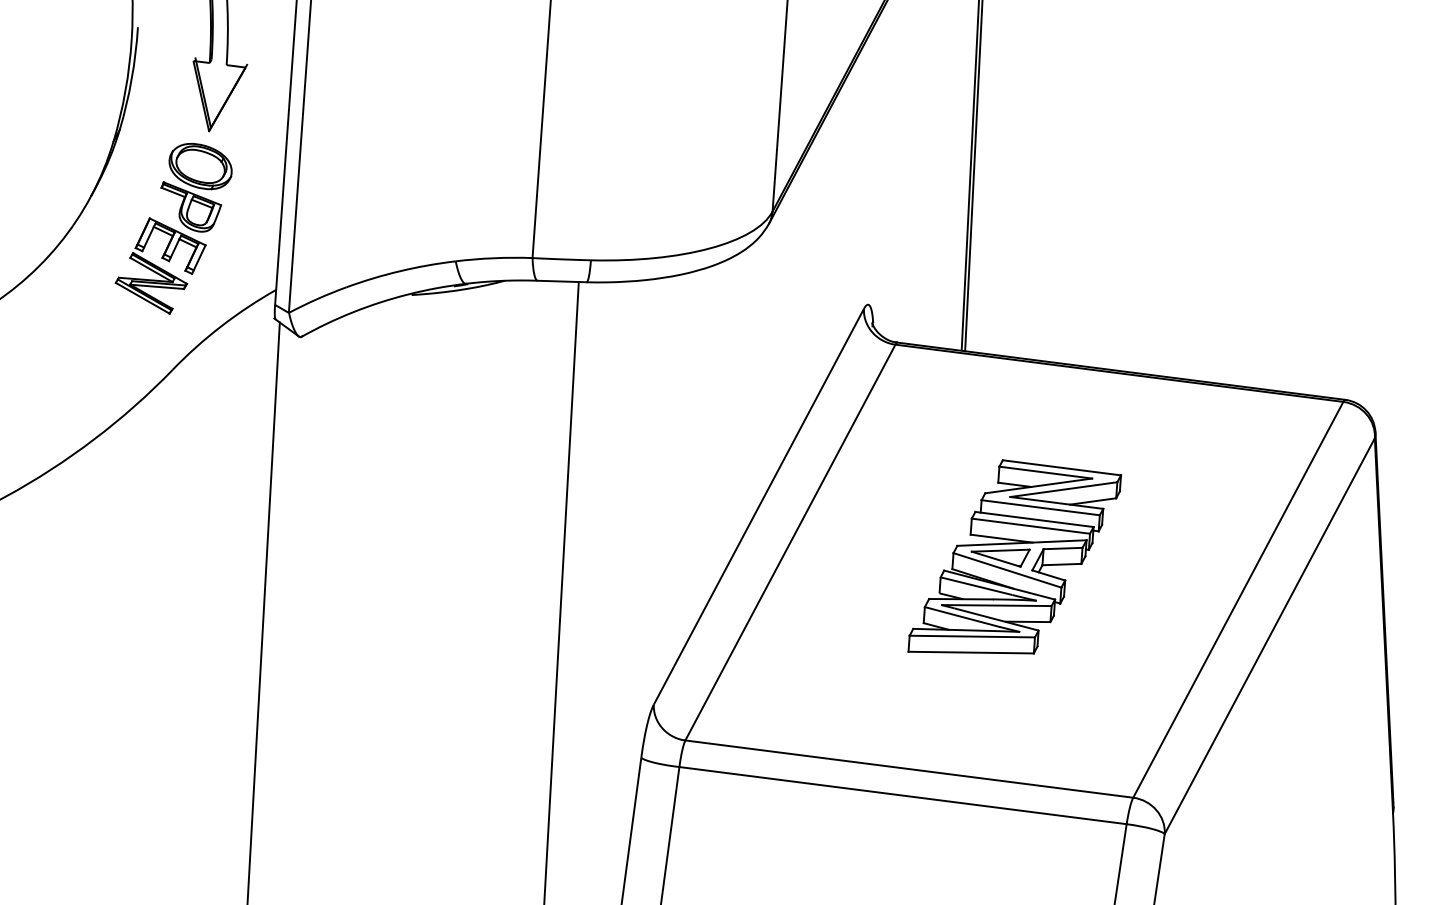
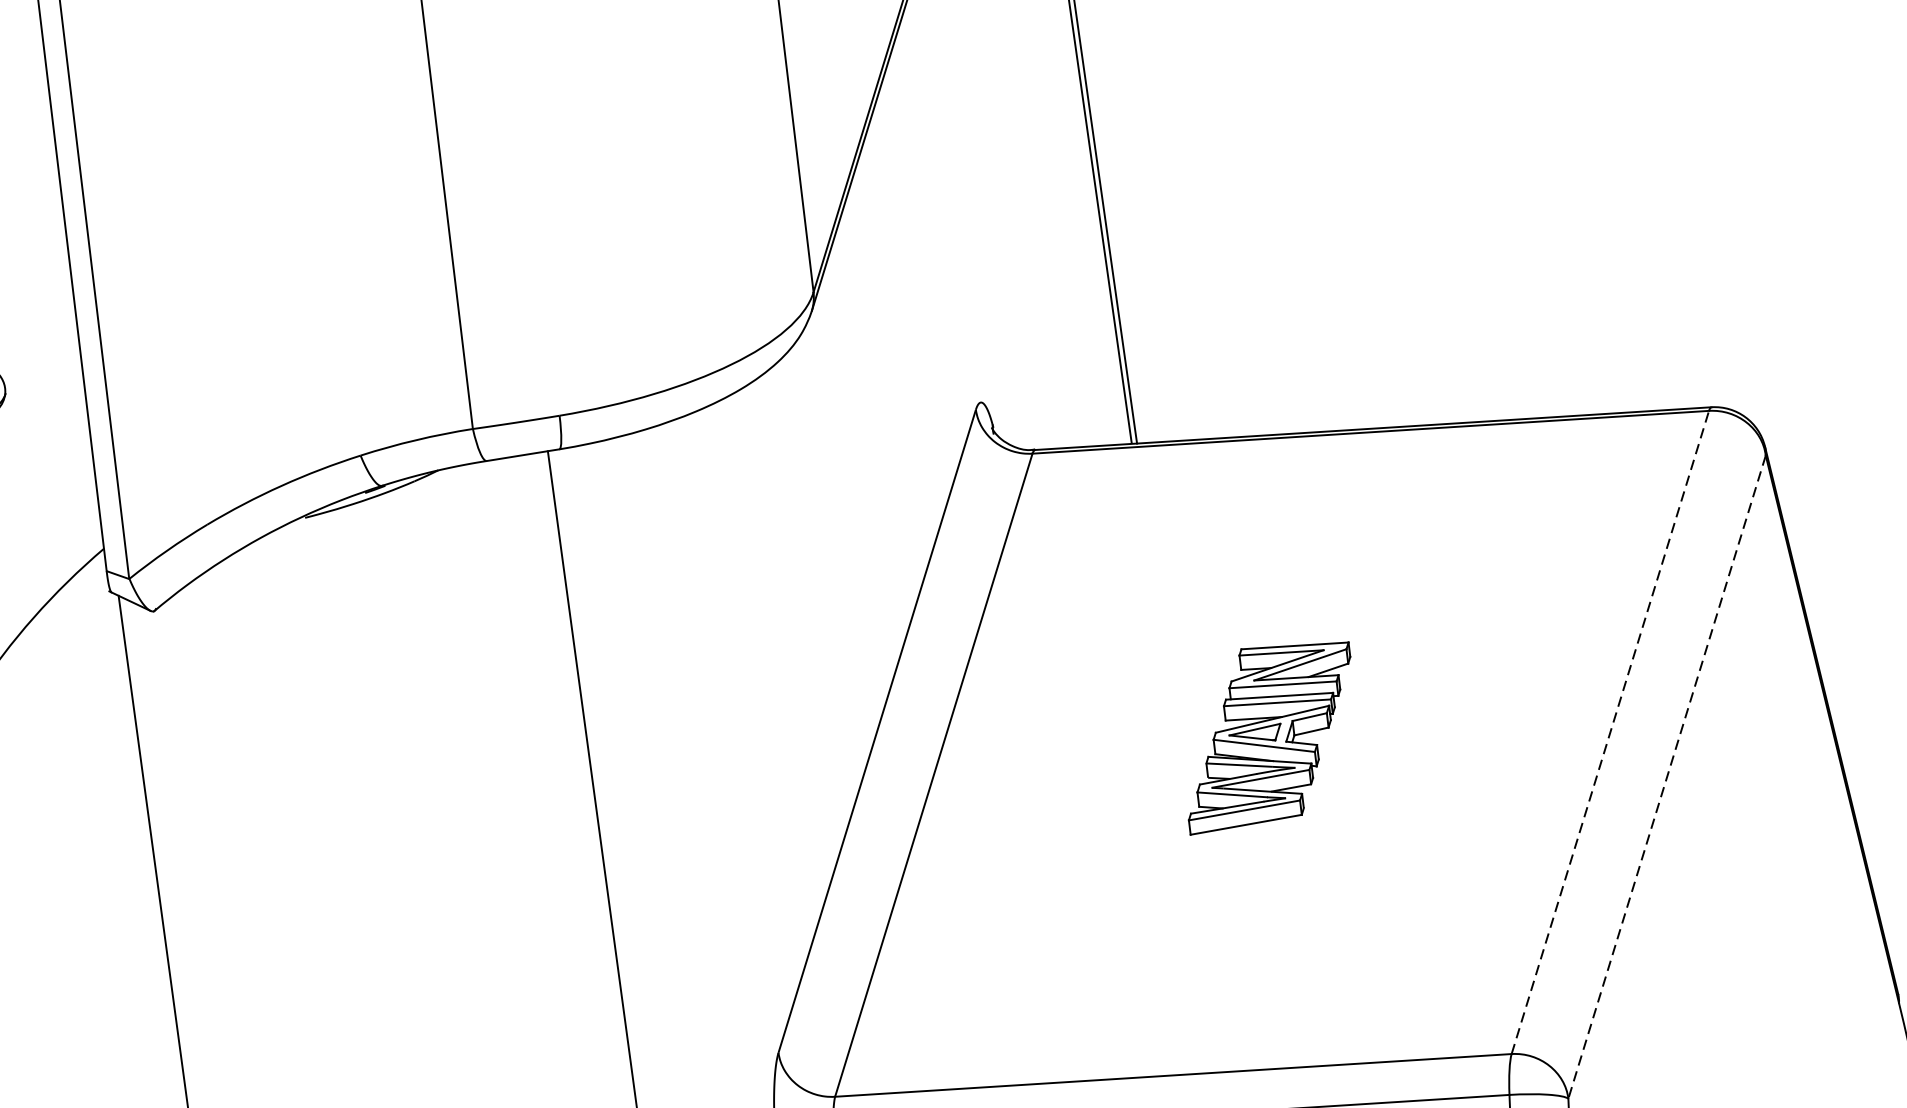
part: (1014, 556) -> (1268, 732), size x0.6
line: (1238, 599) -> (1610, 731), solid -> dashed
line: (1269, 636) -> (1666, 777), solid -> dashed

